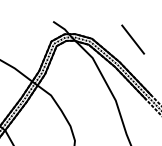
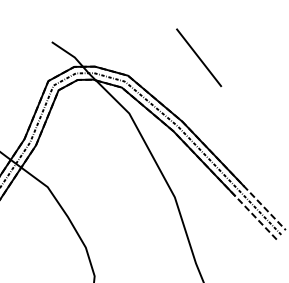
line: (133, 39) -> (199, 57), moved

